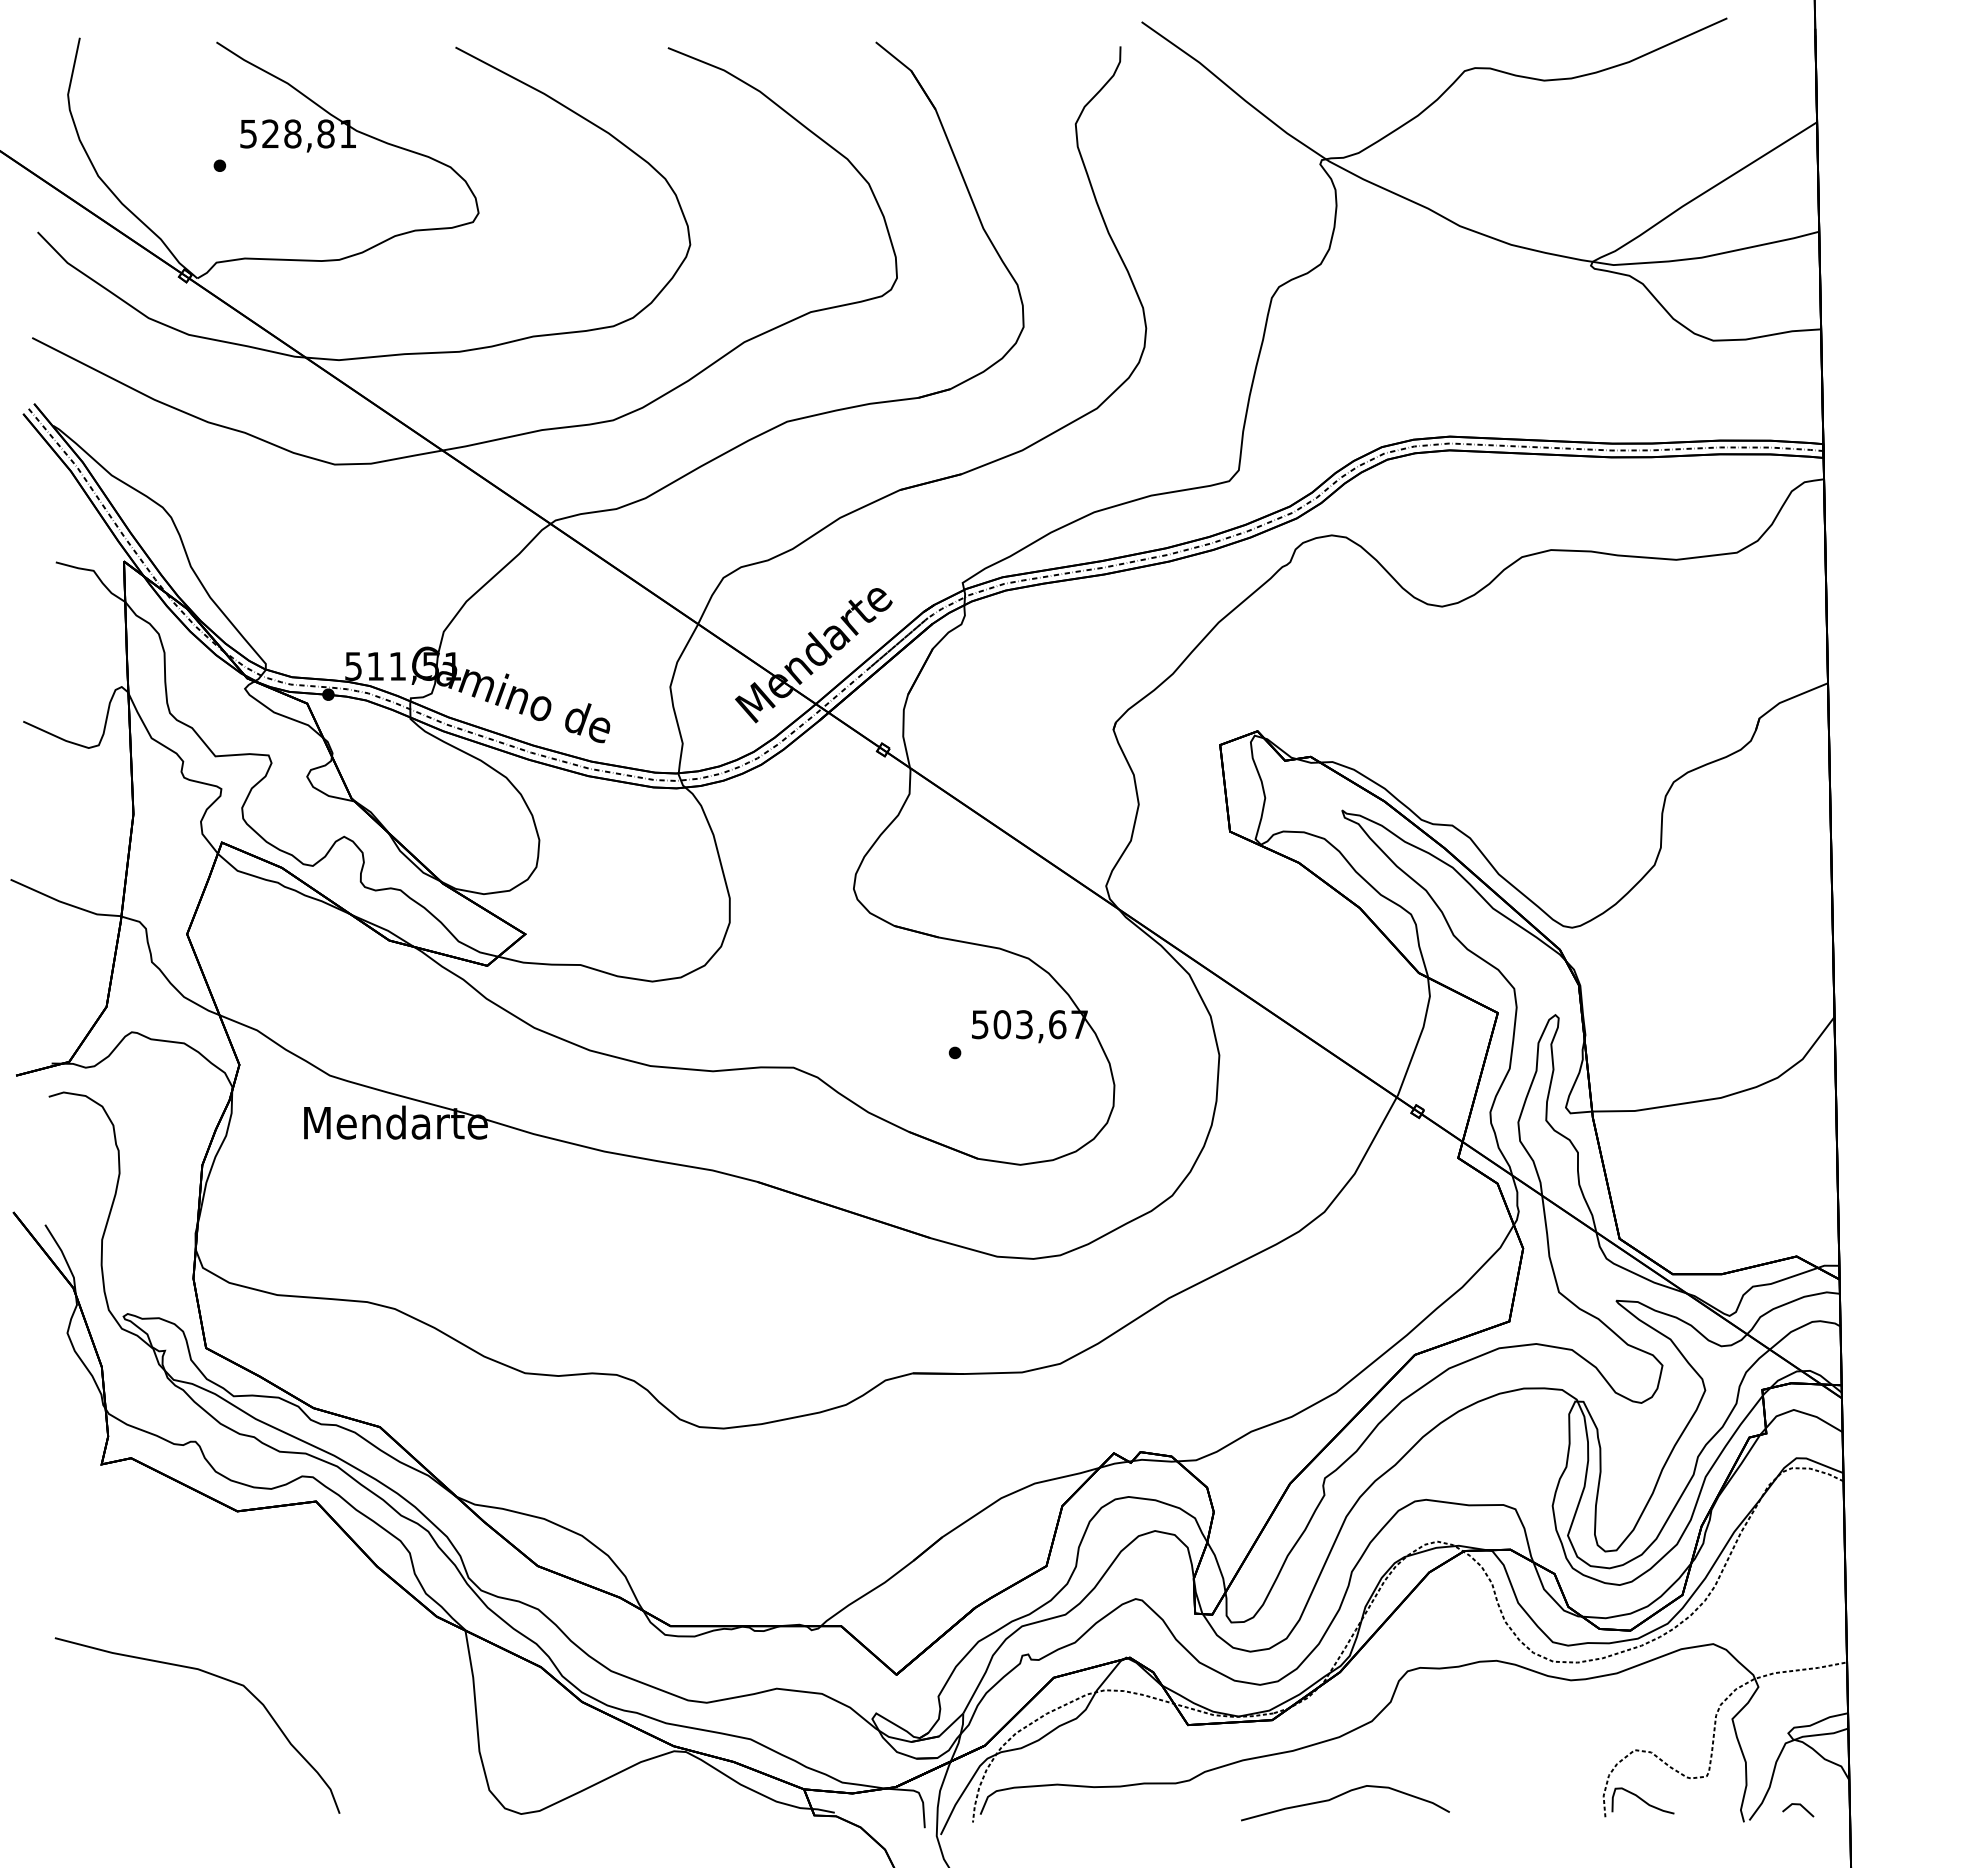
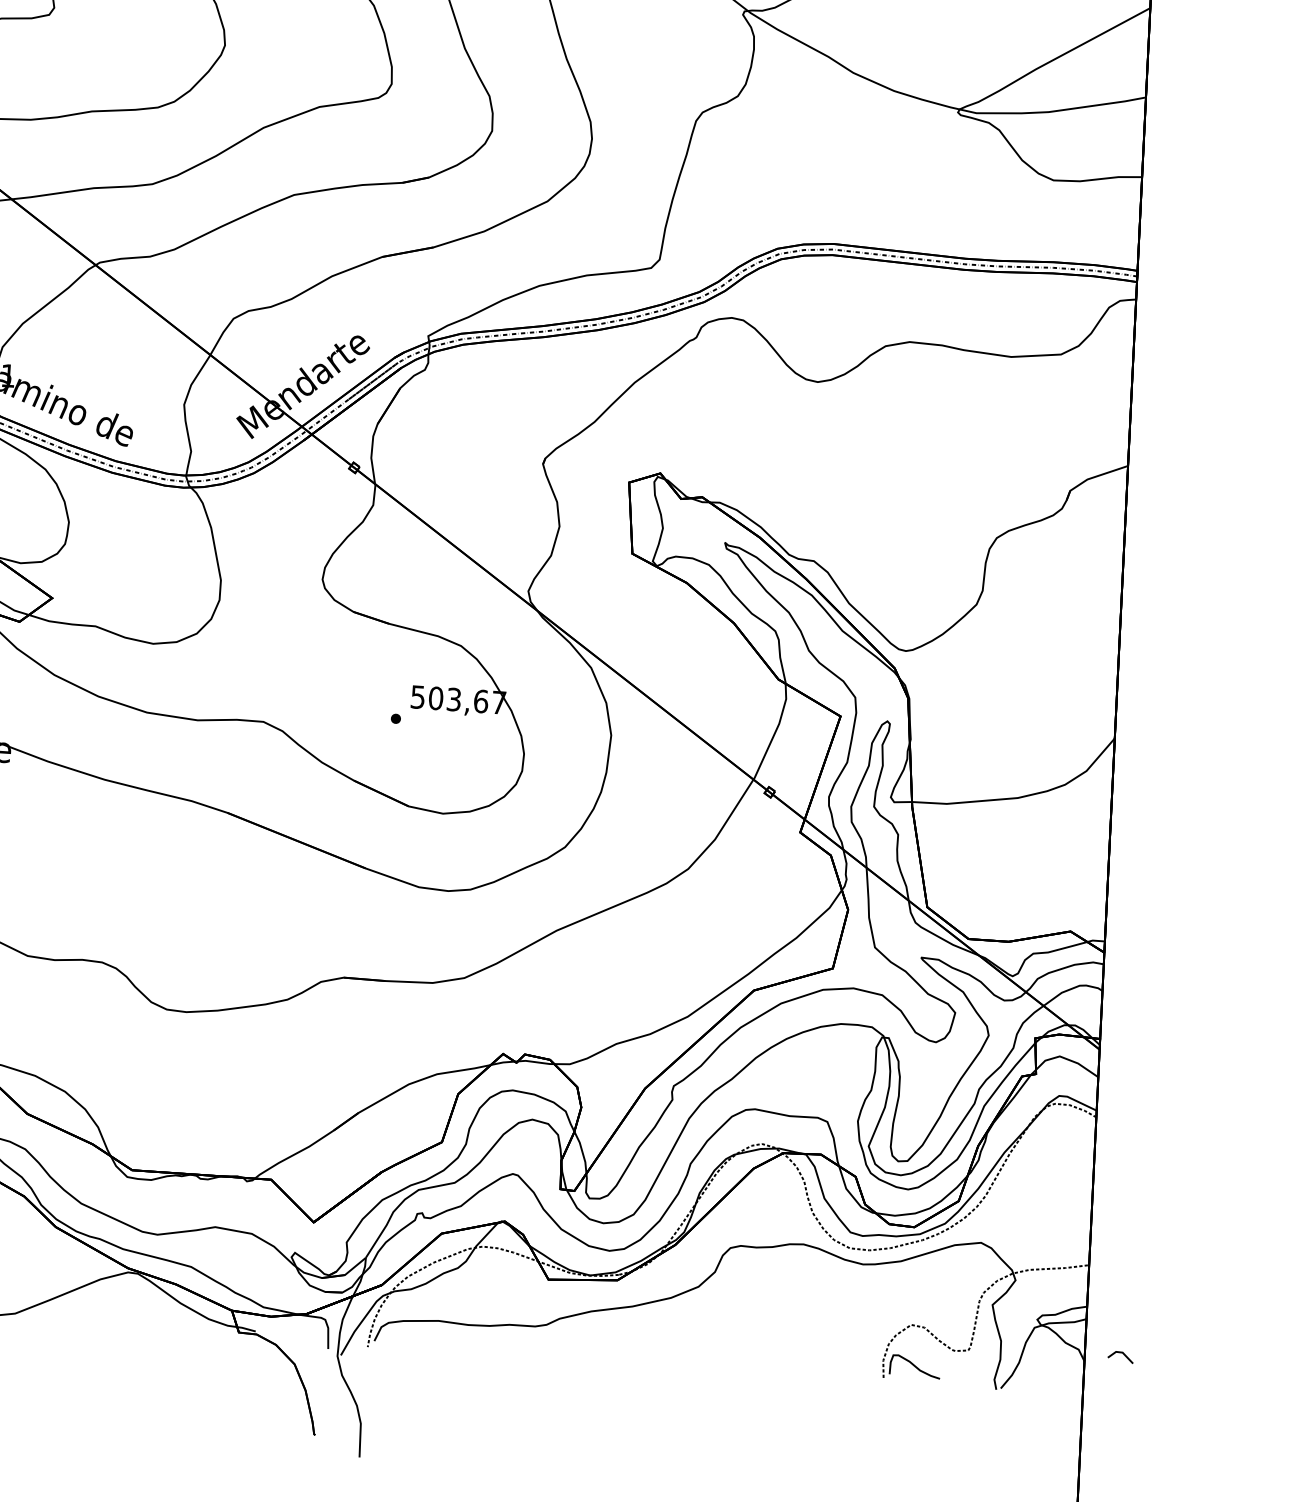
curve: (1342, 1795) -> (670, 1345), removed
line: (1798, 1805) -> (1121, 1353), moved

